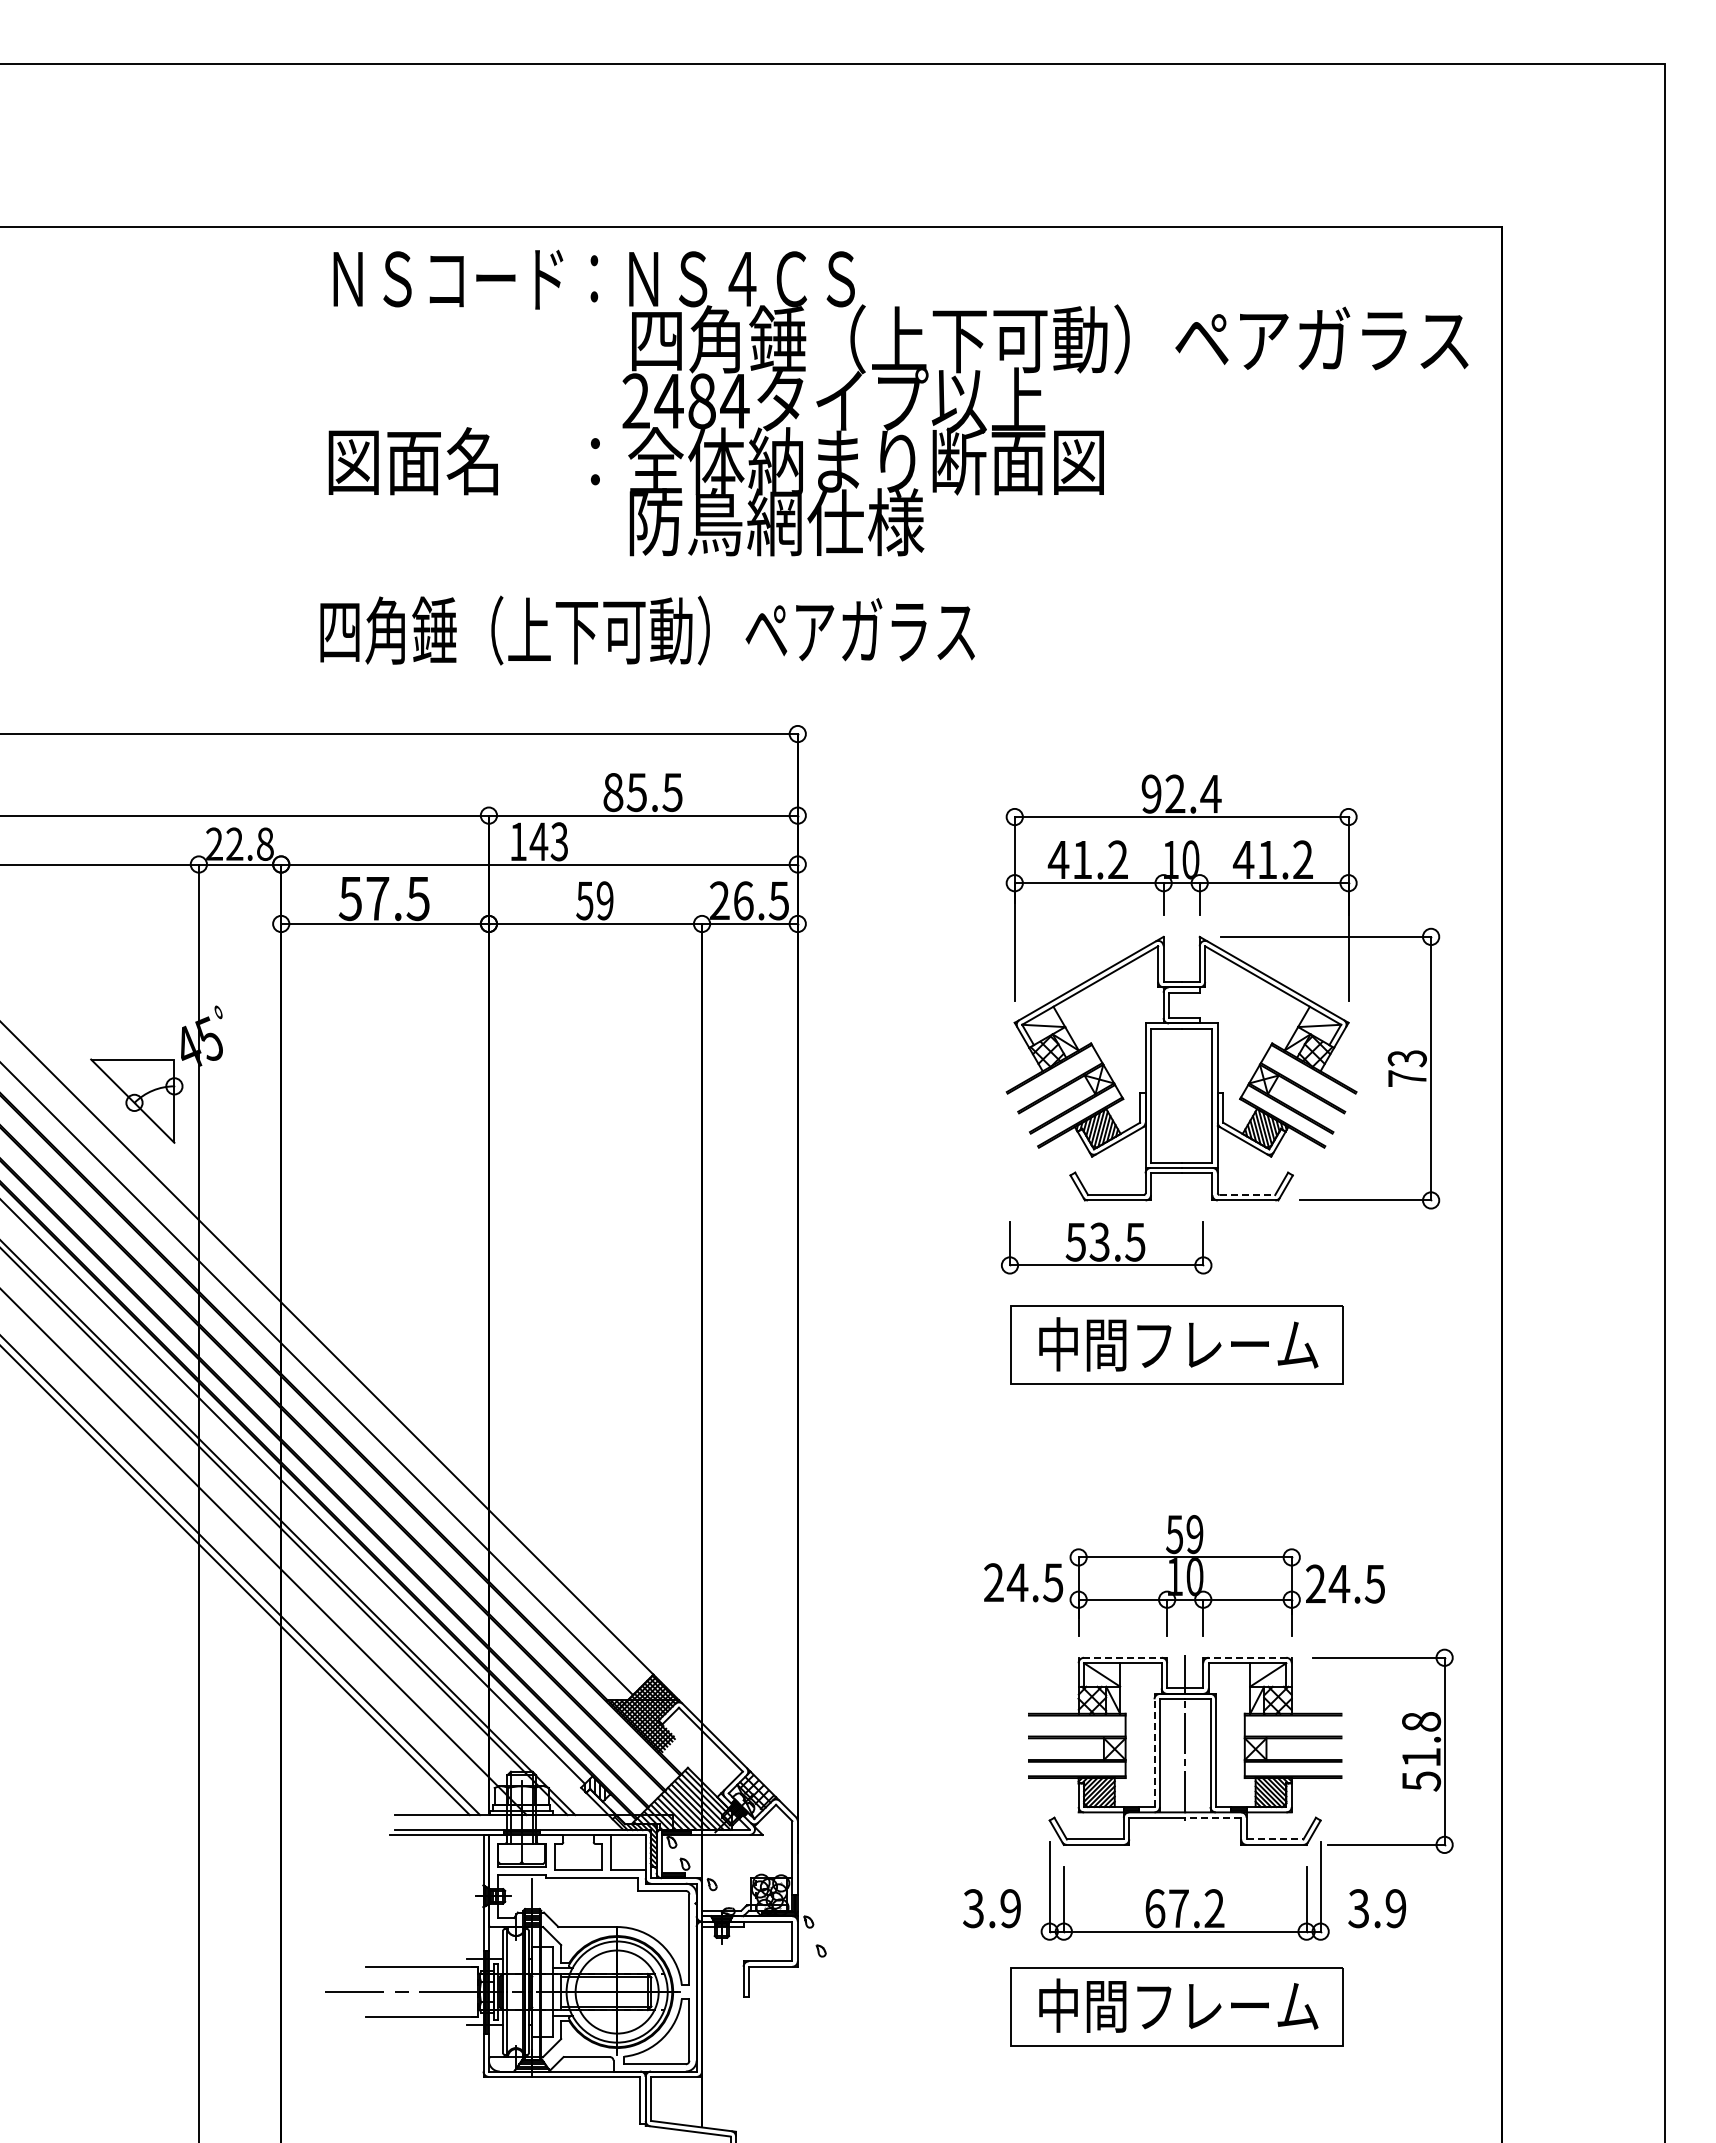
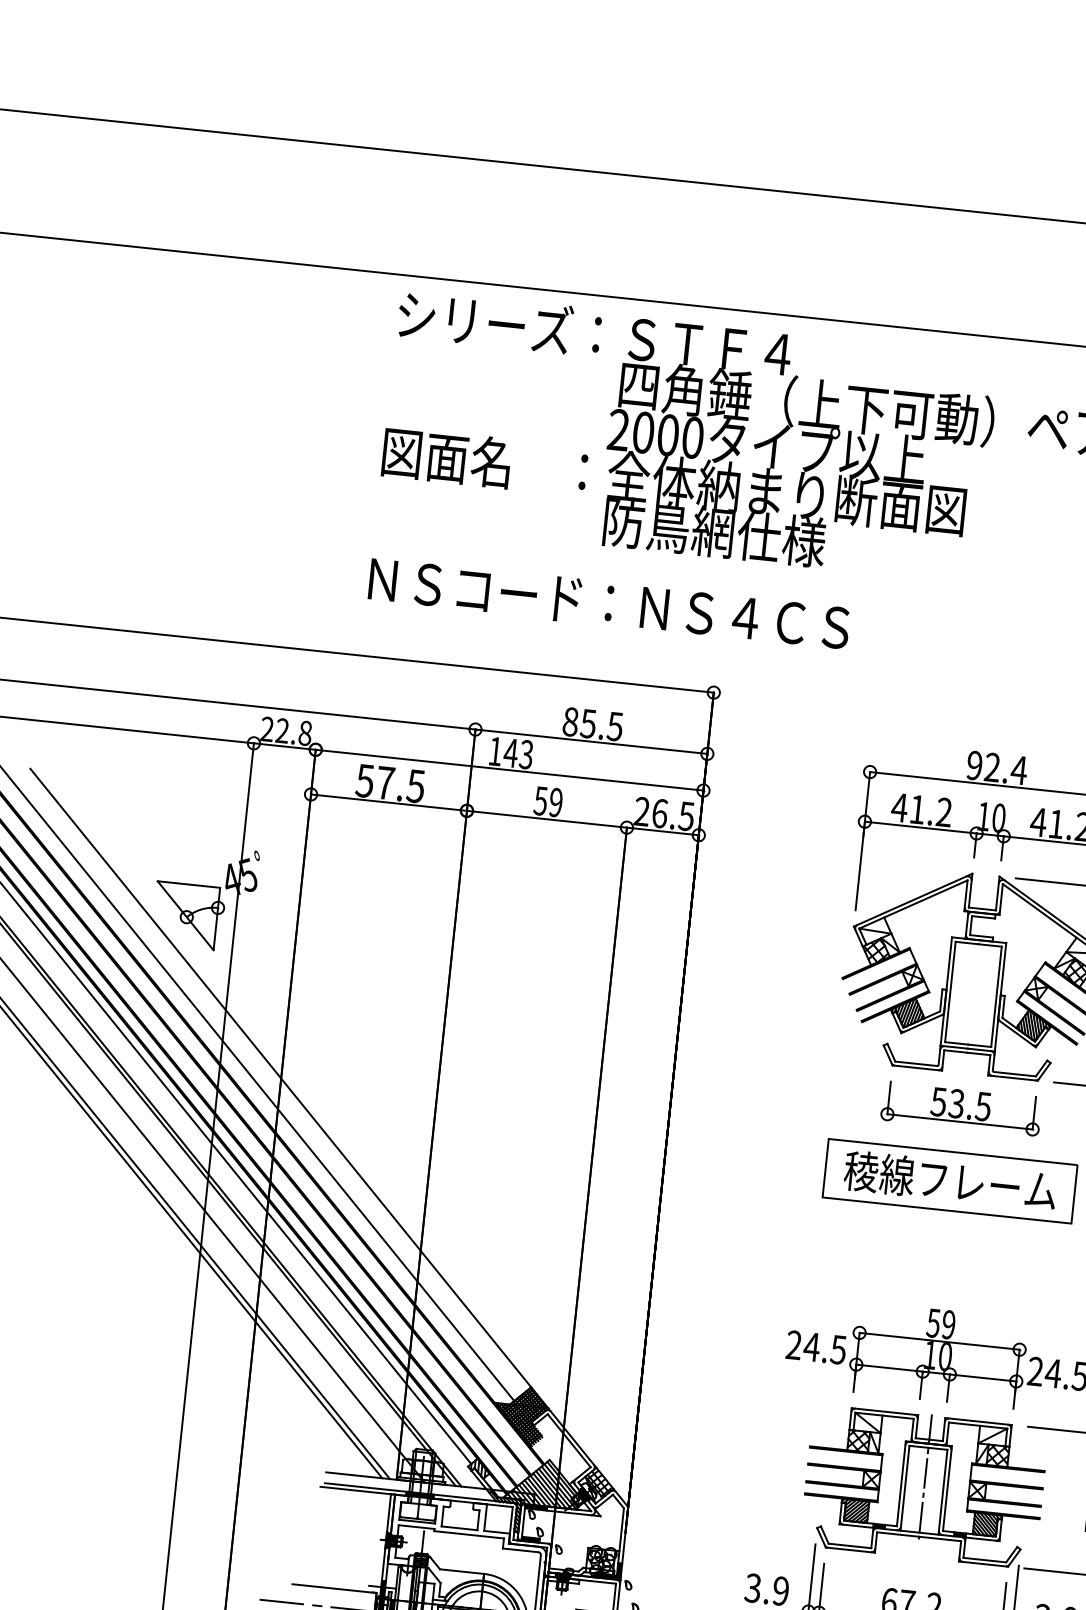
text: (592, 276) -> (595, 332), ＮＳコード：ＮＳ４ＣＳ -> シリーズ：ＳＴＦ４
text: (701, 401) -> (667, 435), 2484 -> 2000
text: (647, 630) -> (609, 603), 四角錘（上下可動）ペアガラス -> ＮＳコード：ＮＳ４ＣＳ
line: (1247, 1195) -> (1014, 1074), dashed -> solid
part: (1106, 1247) -> (961, 1108), moved
text: (1082, 1344) -> (879, 1173), 中間フレーム -> 稜線フレーム
line: (1122, 1657) -> (884, 1411), dashed -> solid
line: (1248, 1657) -> (979, 1421), dashed -> solid
line: (1154, 1750) -> (901, 1483), dashed -> solid
line: (1213, 1817) -> (940, 1538), dashed -> solid
line: (1275, 1839) -> (985, 1560), dashed -> solid

